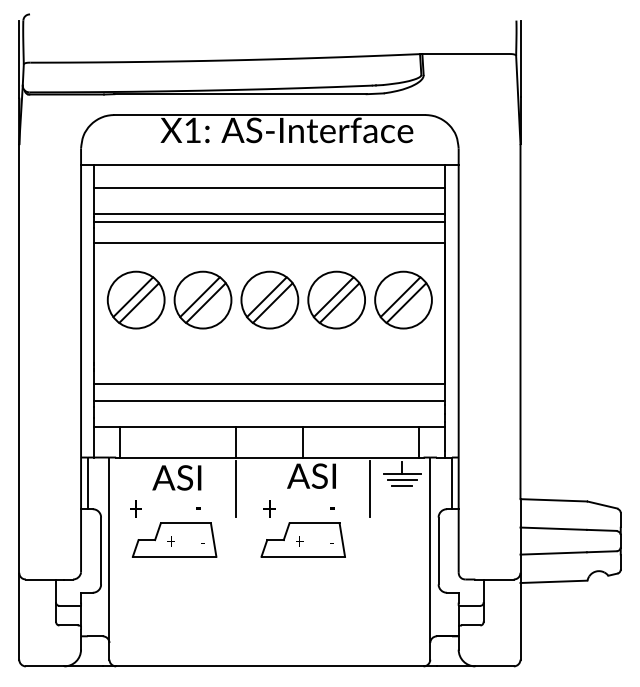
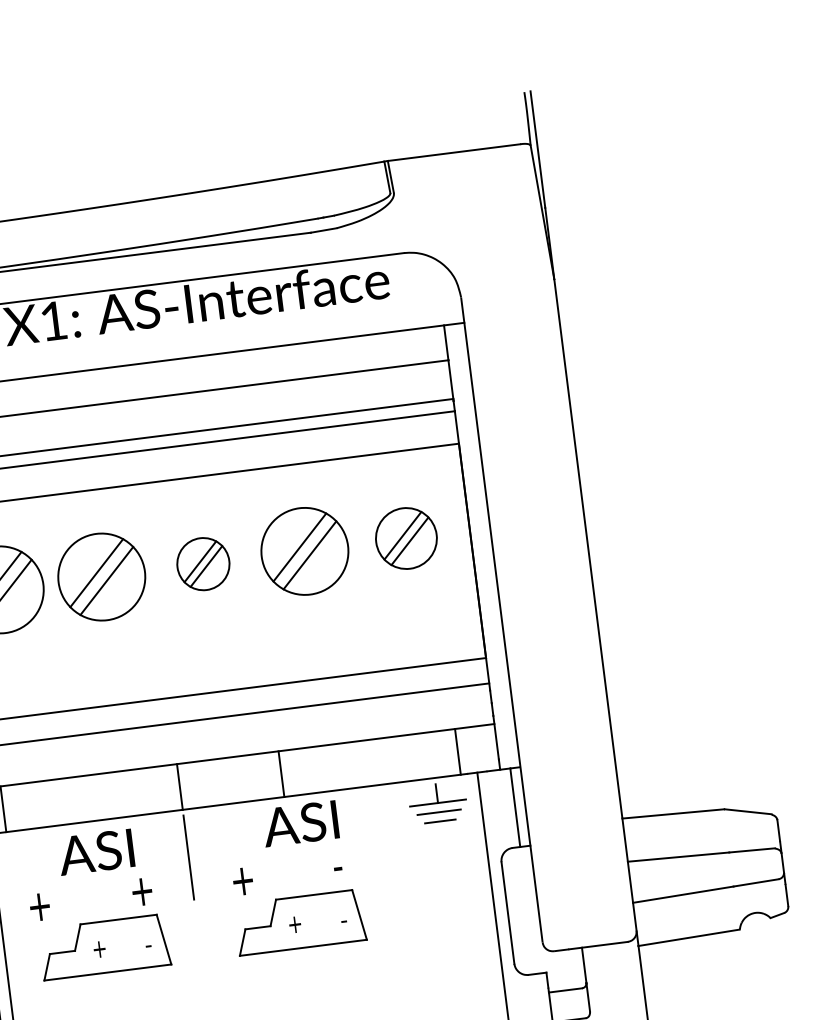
part: (269, 299) -> (202, 563), size x0.6
part: (403, 299) -> (406, 537), size x0.7
line: (370, 488) -> (392, 831), removed
text: (202, 506) -> (140, 890), - -> +

